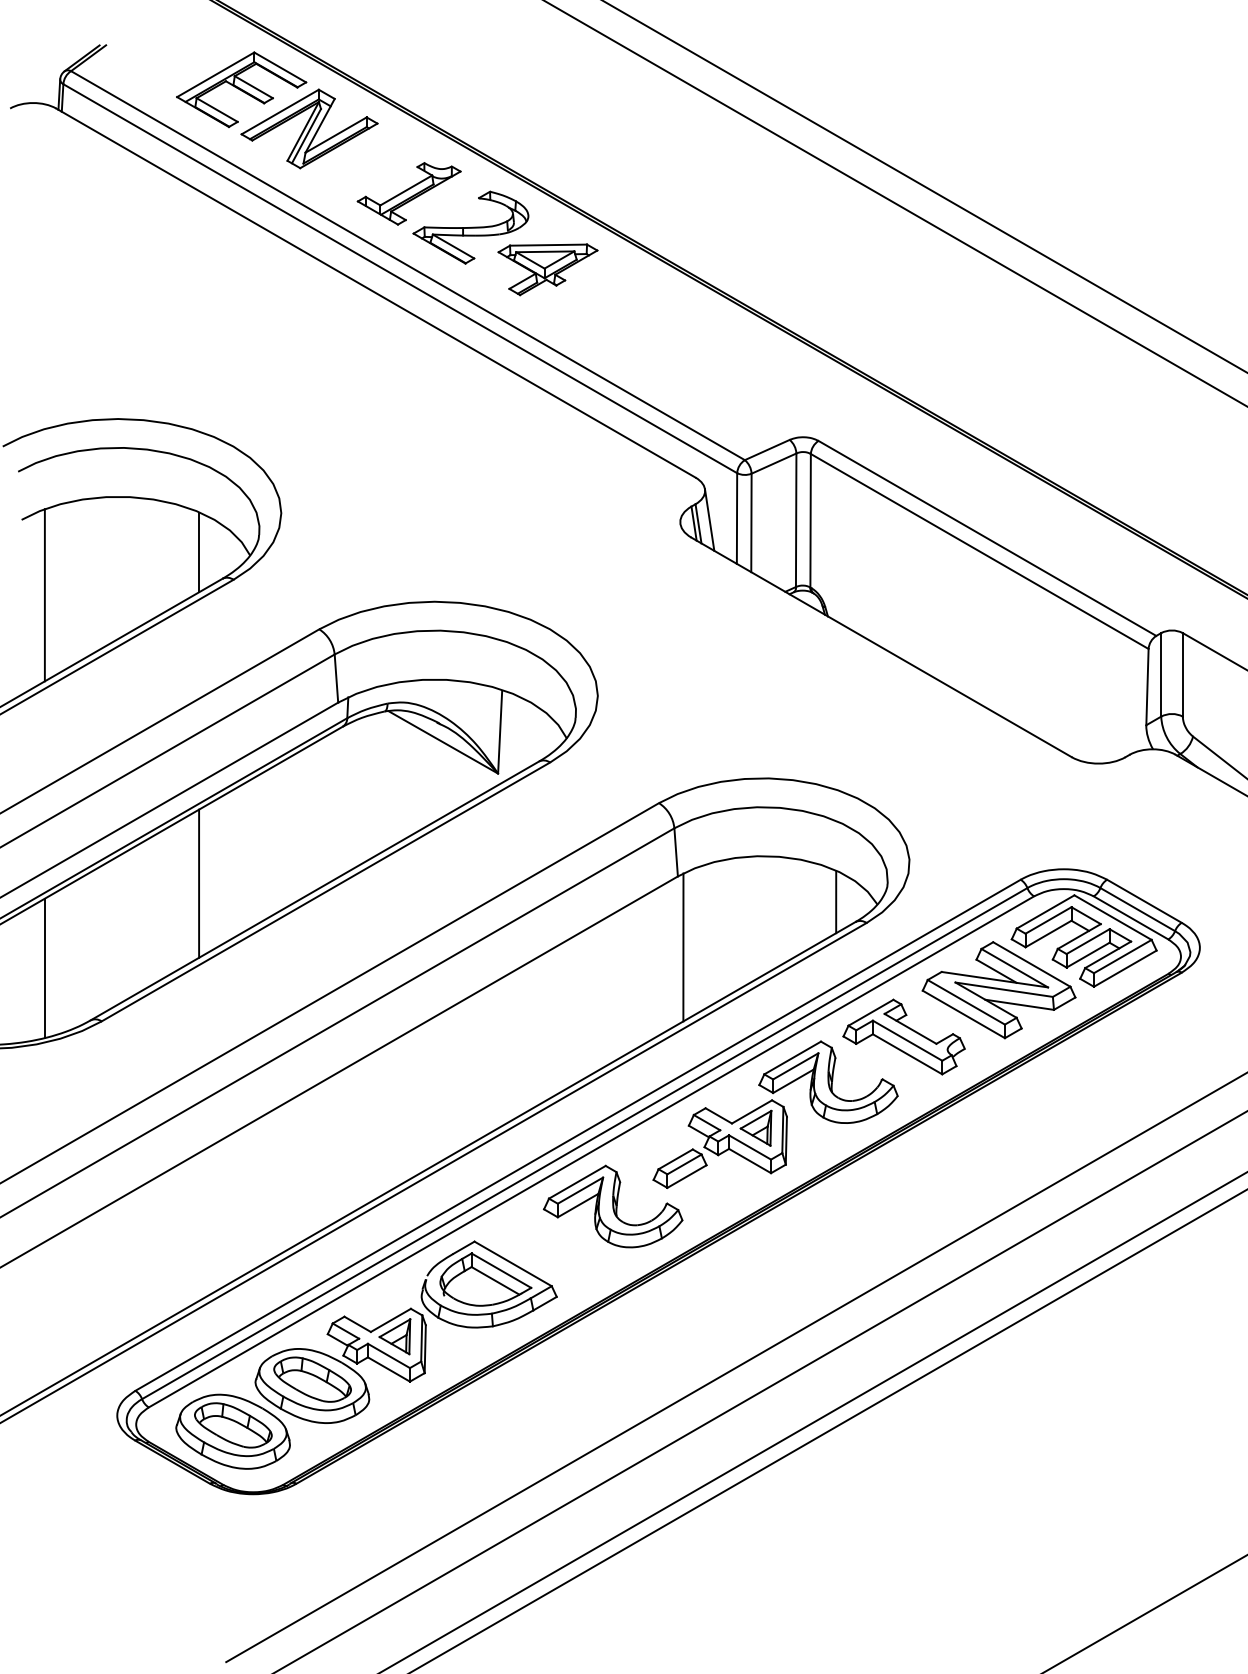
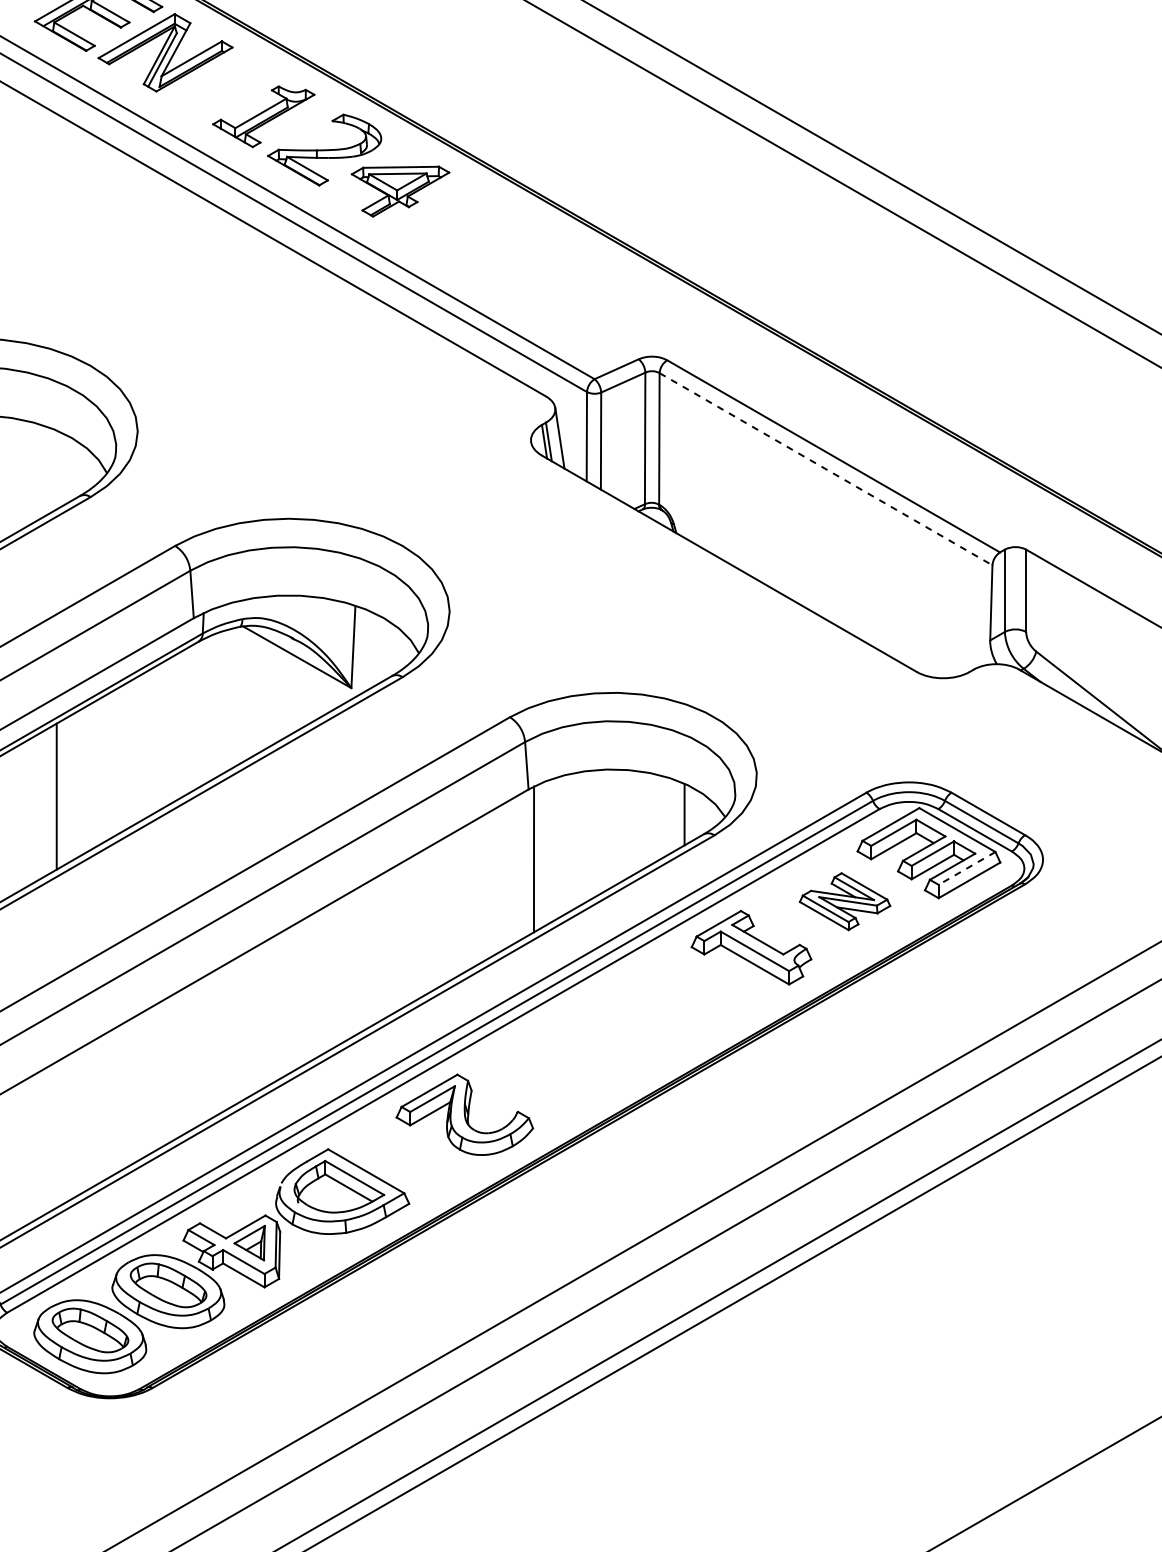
line: (979, 551) -> (825, 469), solid -> dashed
line: (199, 552) -> (57, 470), removed
line: (1122, 956) -> (966, 868), solid -> dashed
part: (998, 990) -> (844, 901), size x0.6
part: (775, 1114) -> (624, 1024), removed

